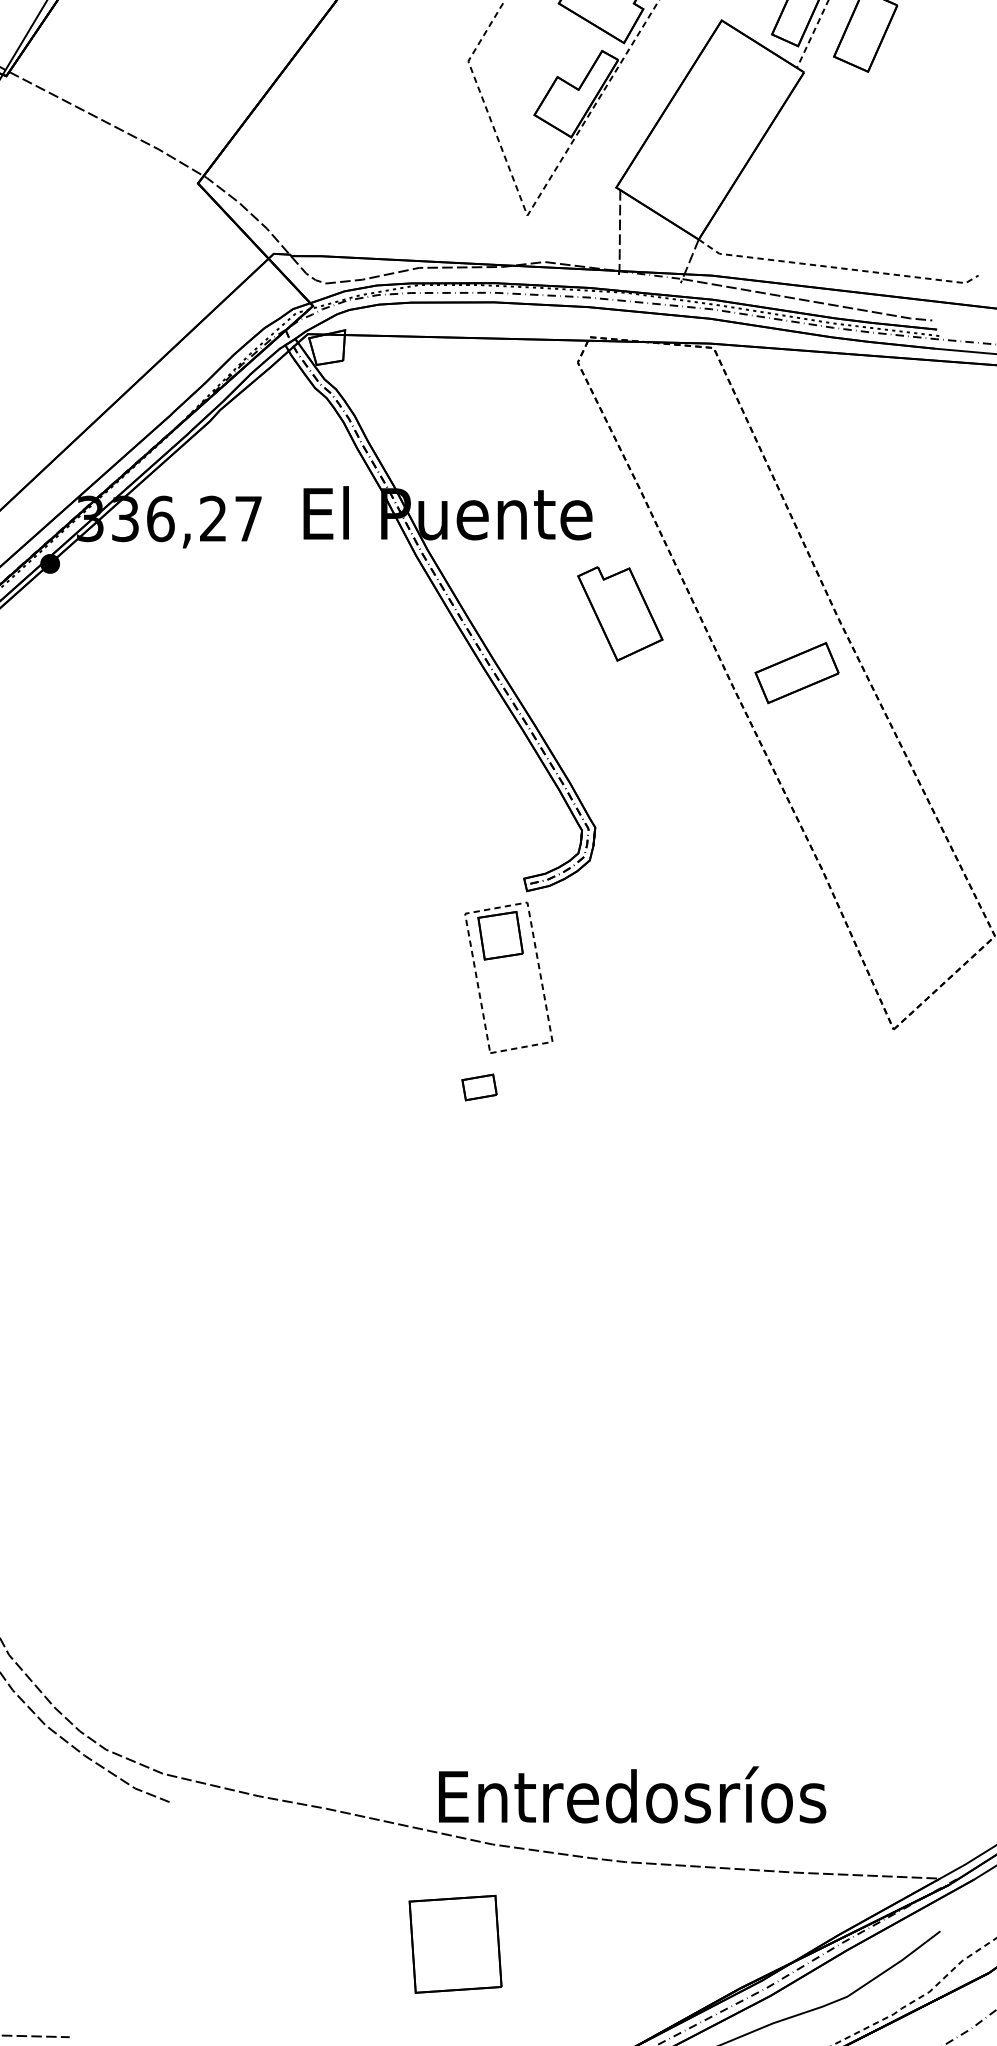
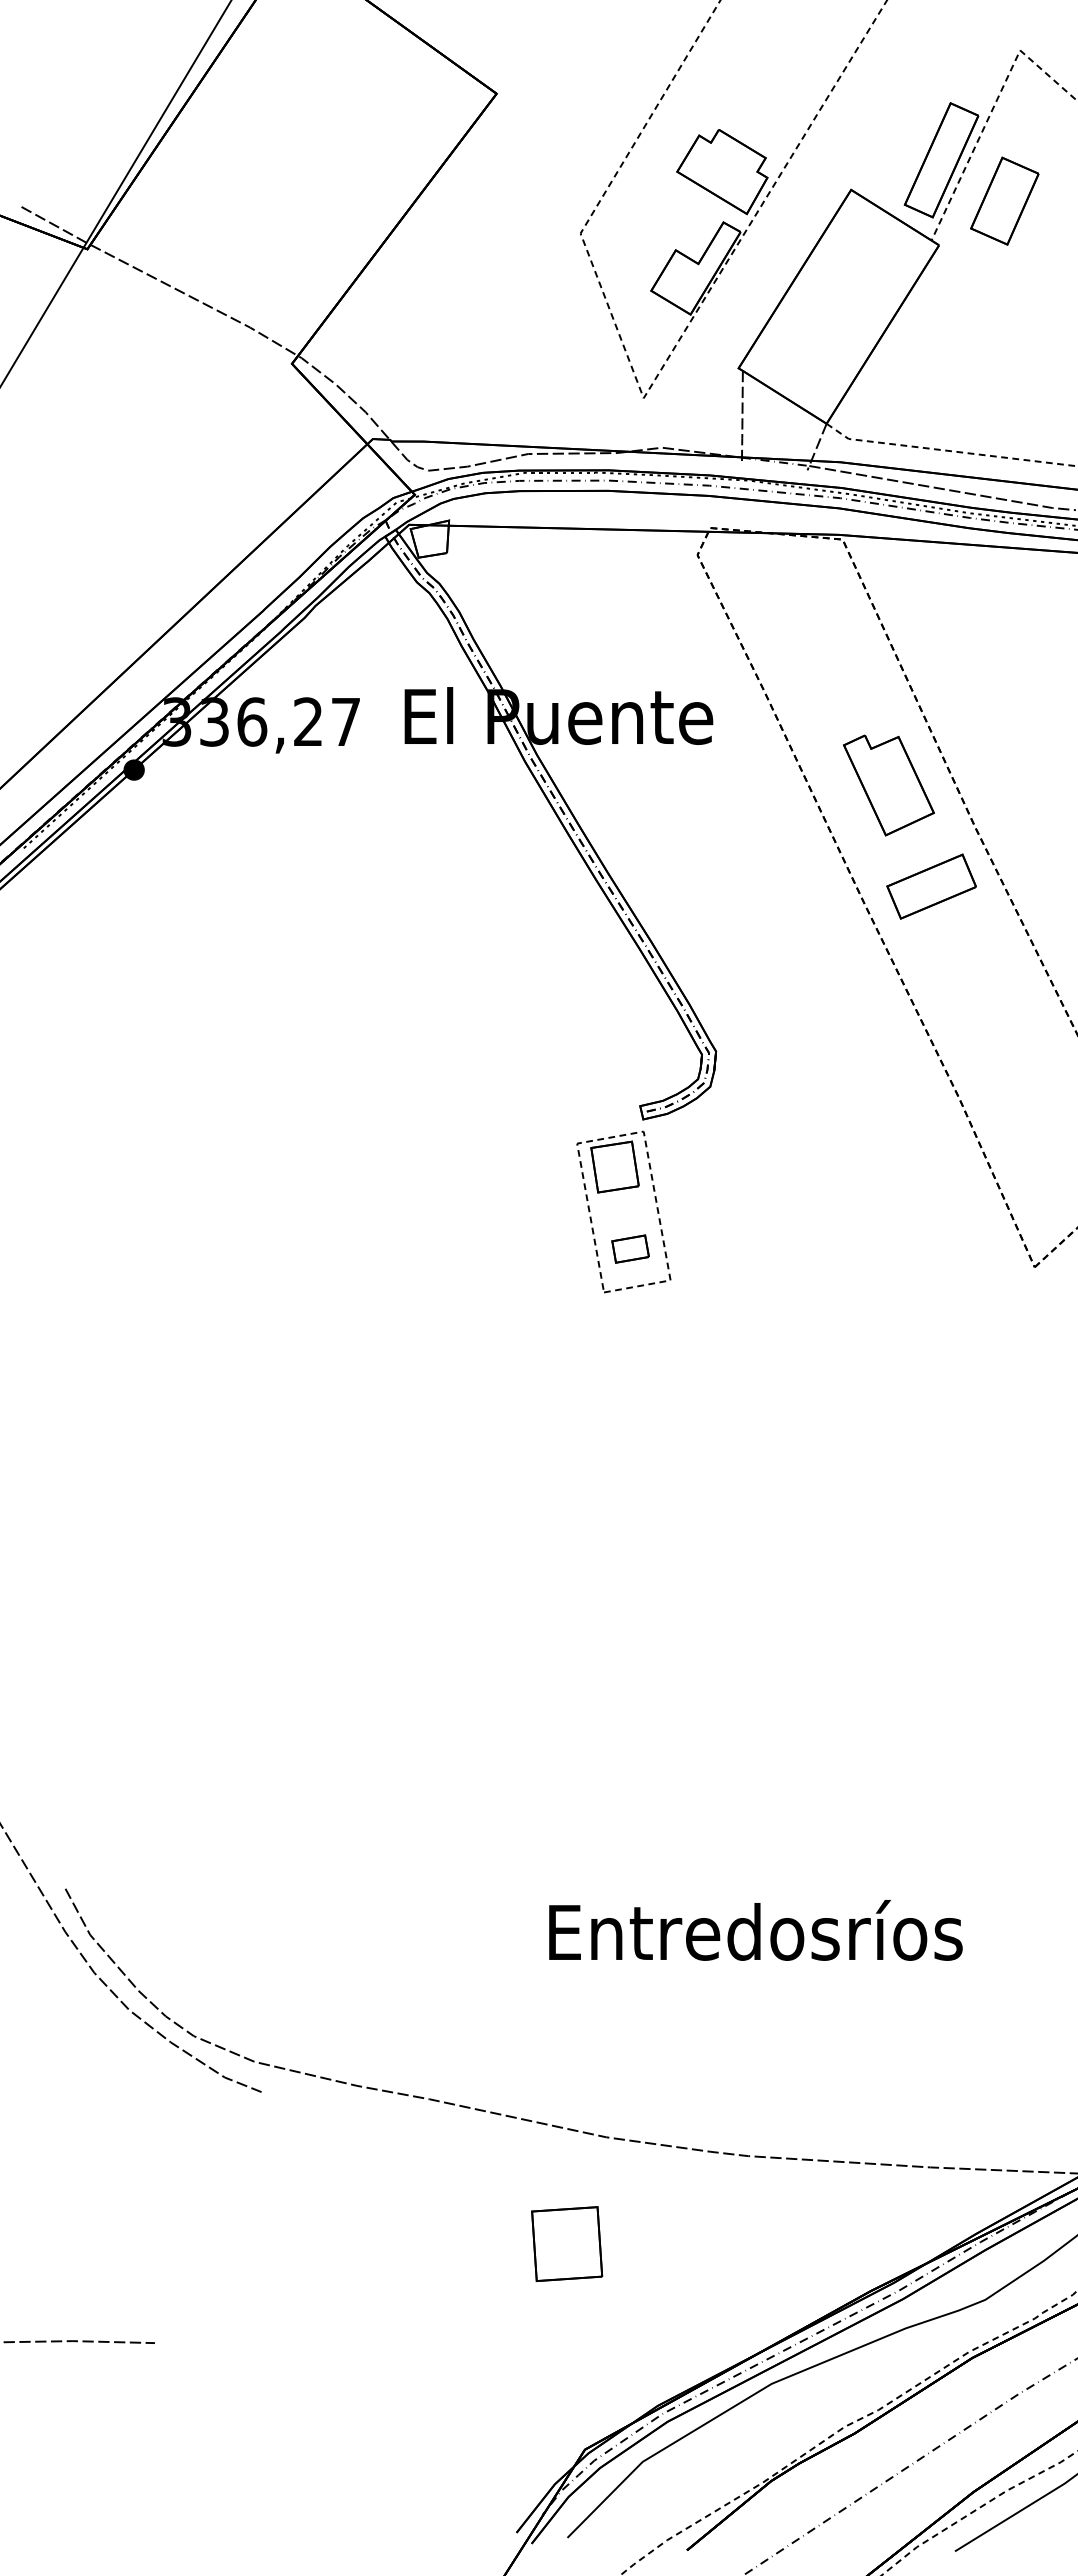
part: (619, 613) -> (888, 785), moved
part: (479, 1086) -> (630, 1248), moved
text: (632, 1794) -> (755, 1930), moved
part: (456, 1944) -> (567, 2244), size x0.71

